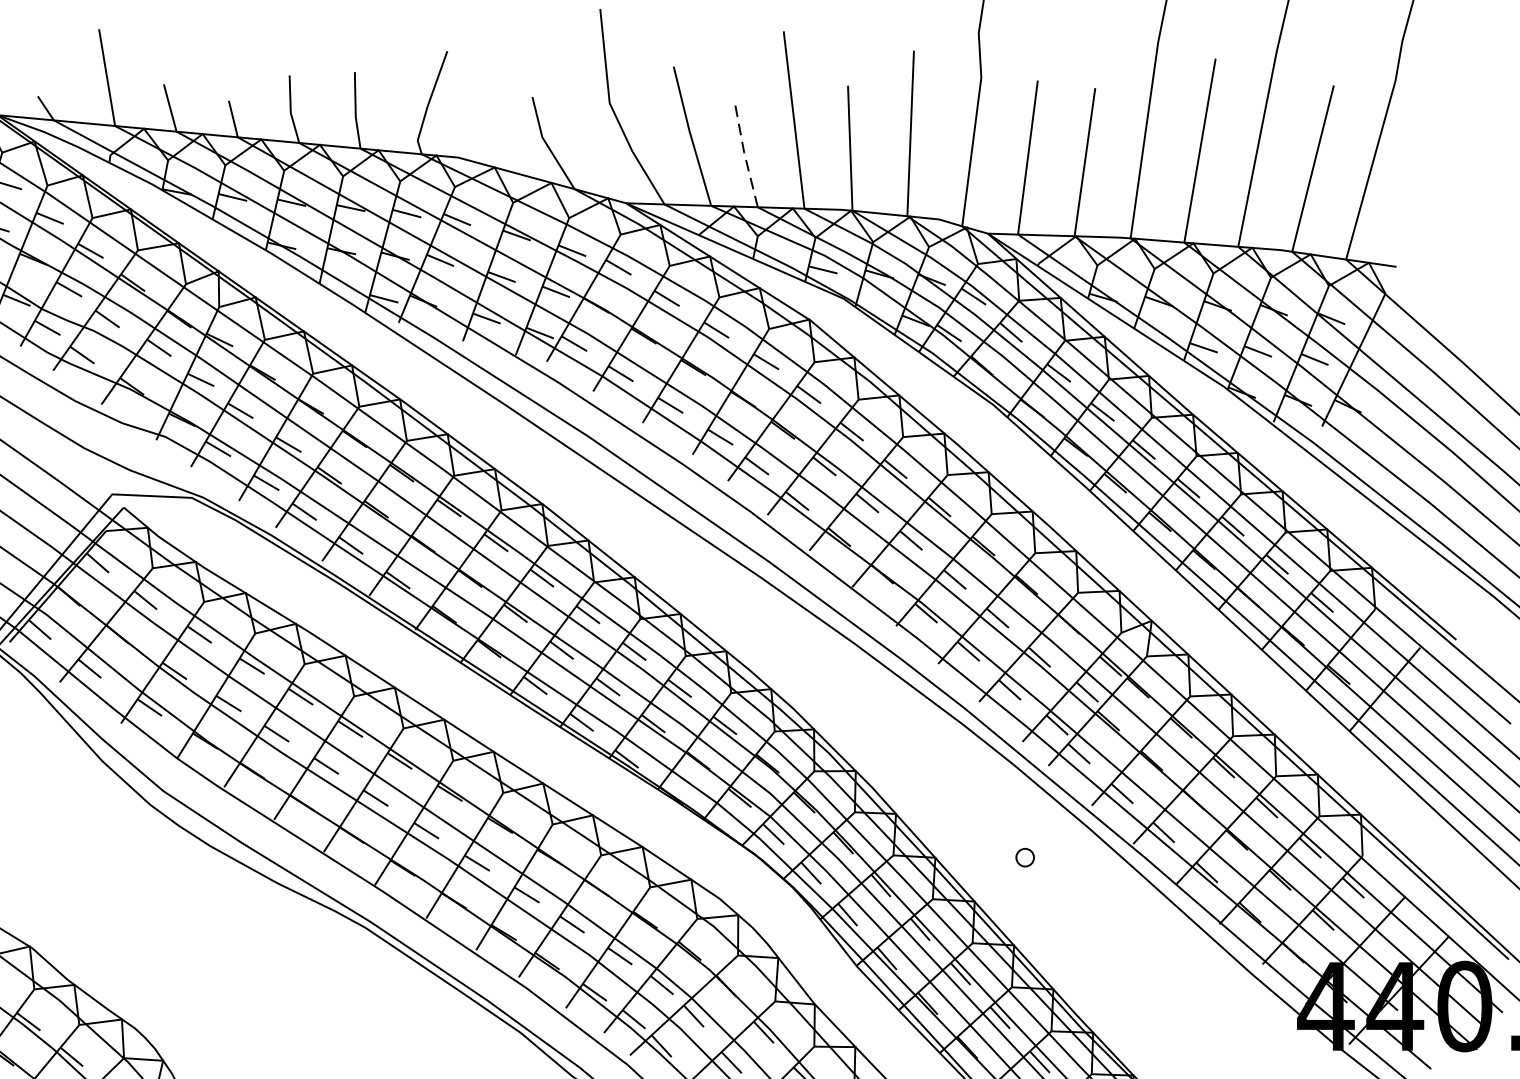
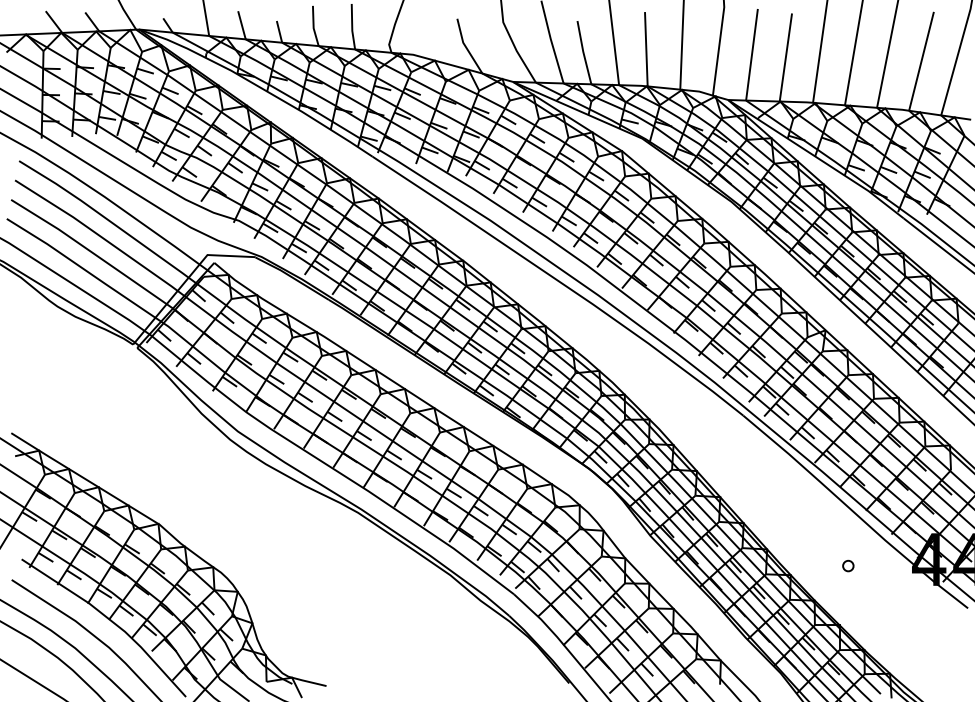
line: (744, 152) -> (583, 51), dashed -> solid
part: (1025, 856) -> (848, 565), moved

